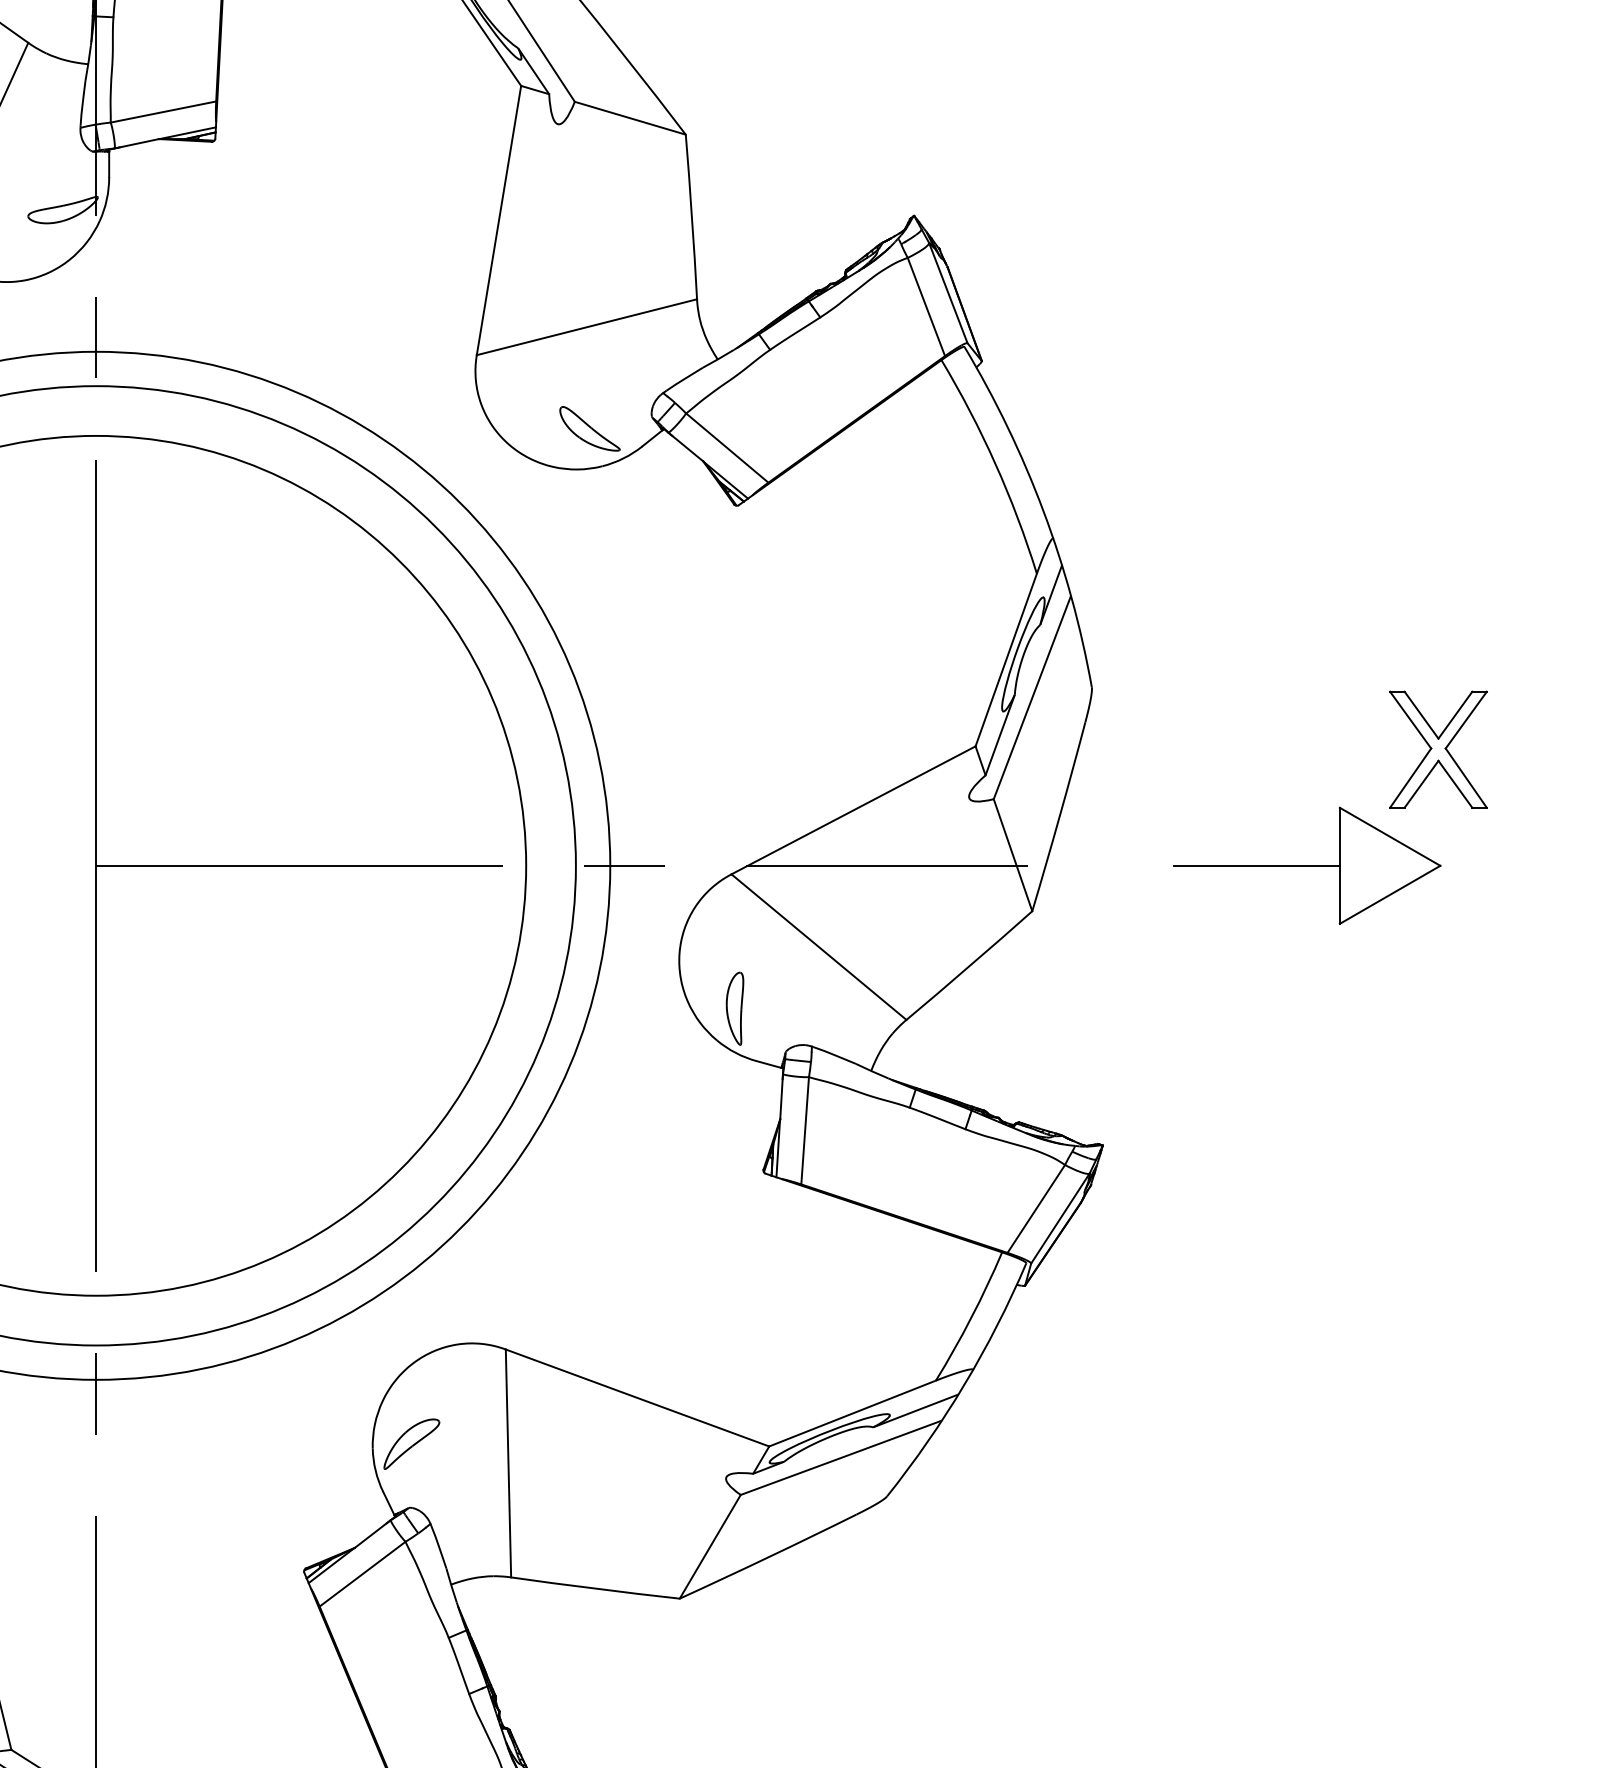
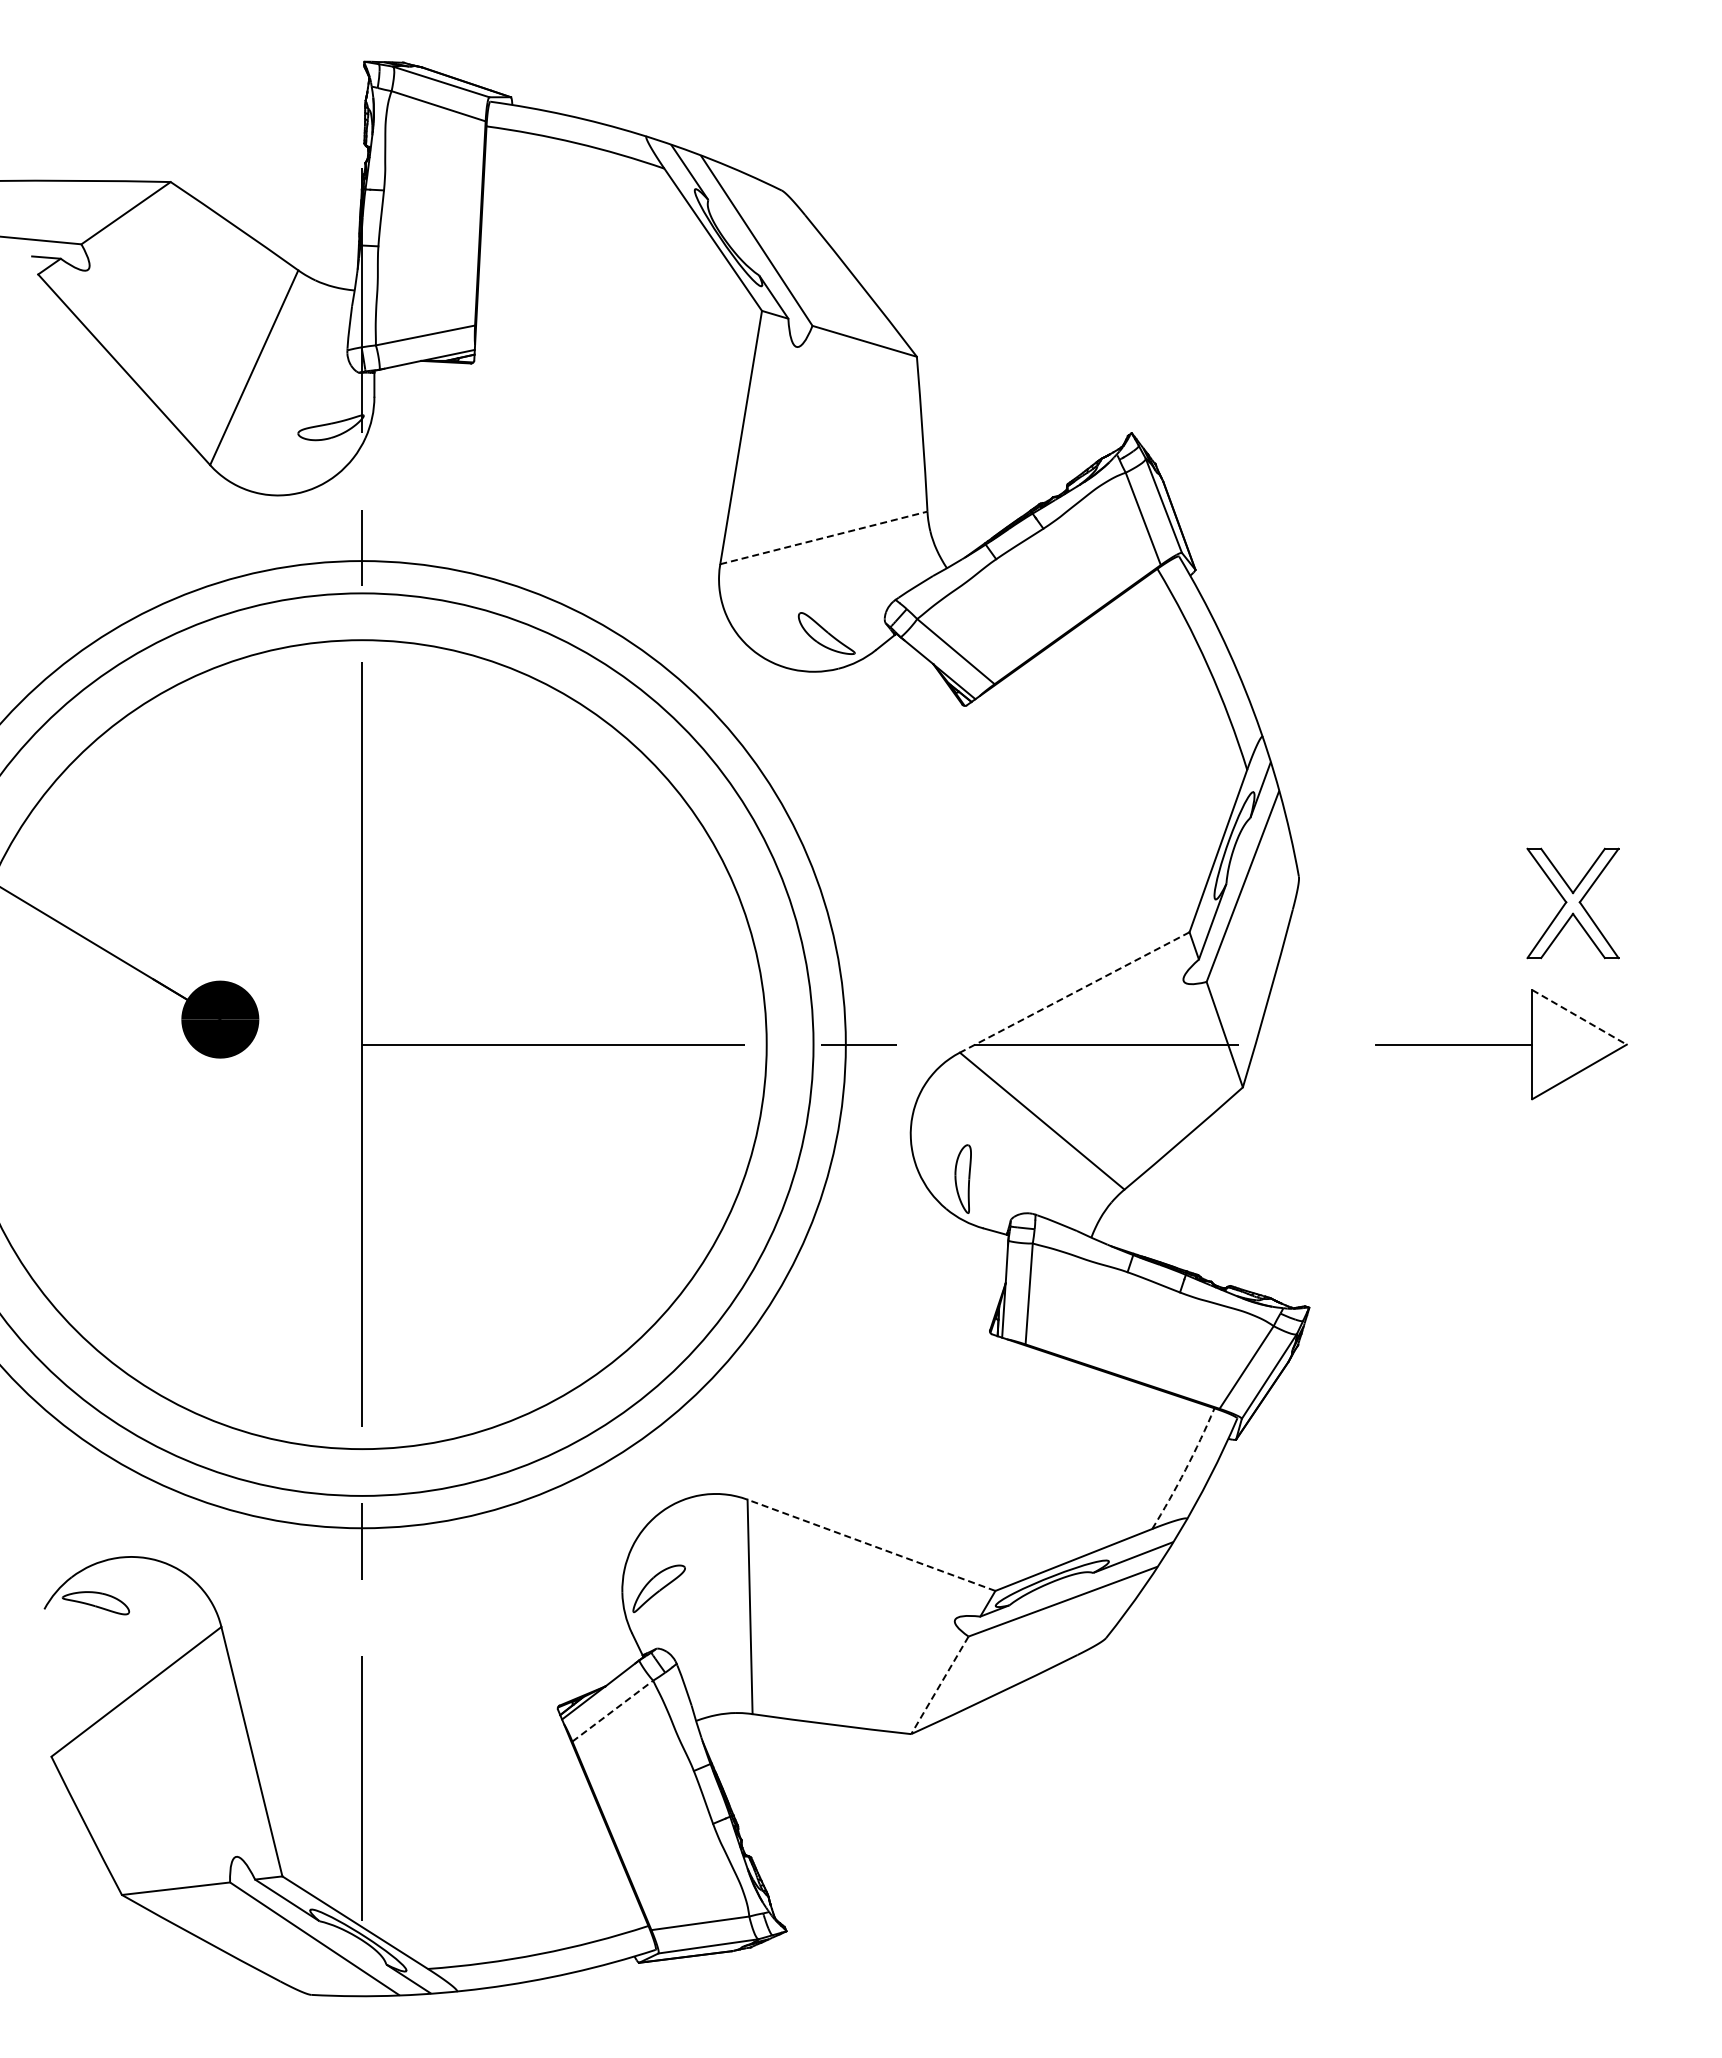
line: (586, 326) -> (823, 537), solid -> dashed
part: (1437, 749) -> (1572, 903), moved
line: (853, 810) -> (1074, 992), solid -> dashed
line: (1390, 836) -> (1579, 1017), solid -> dashed
arc: (971, 1317) -> (1185, 1469), solid -> dashed
line: (637, 1398) -> (871, 1545), solid -> dashed
line: (709, 1546) -> (939, 1685), solid -> dashed
line: (362, 1574) -> (612, 1711), solid -> dashed

